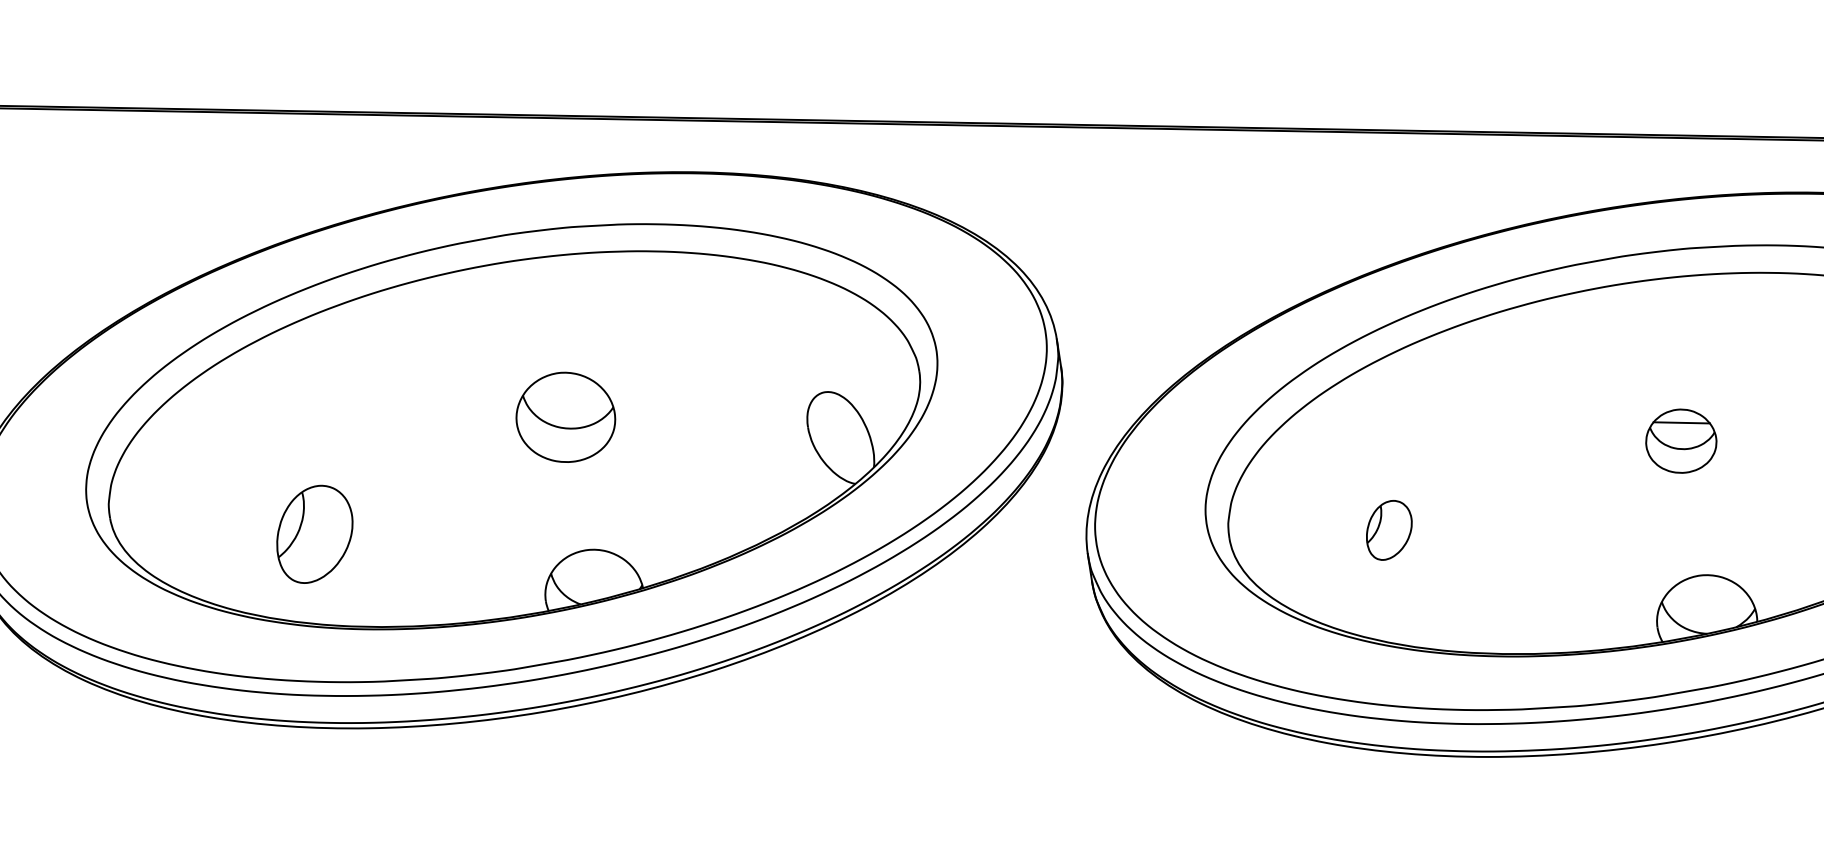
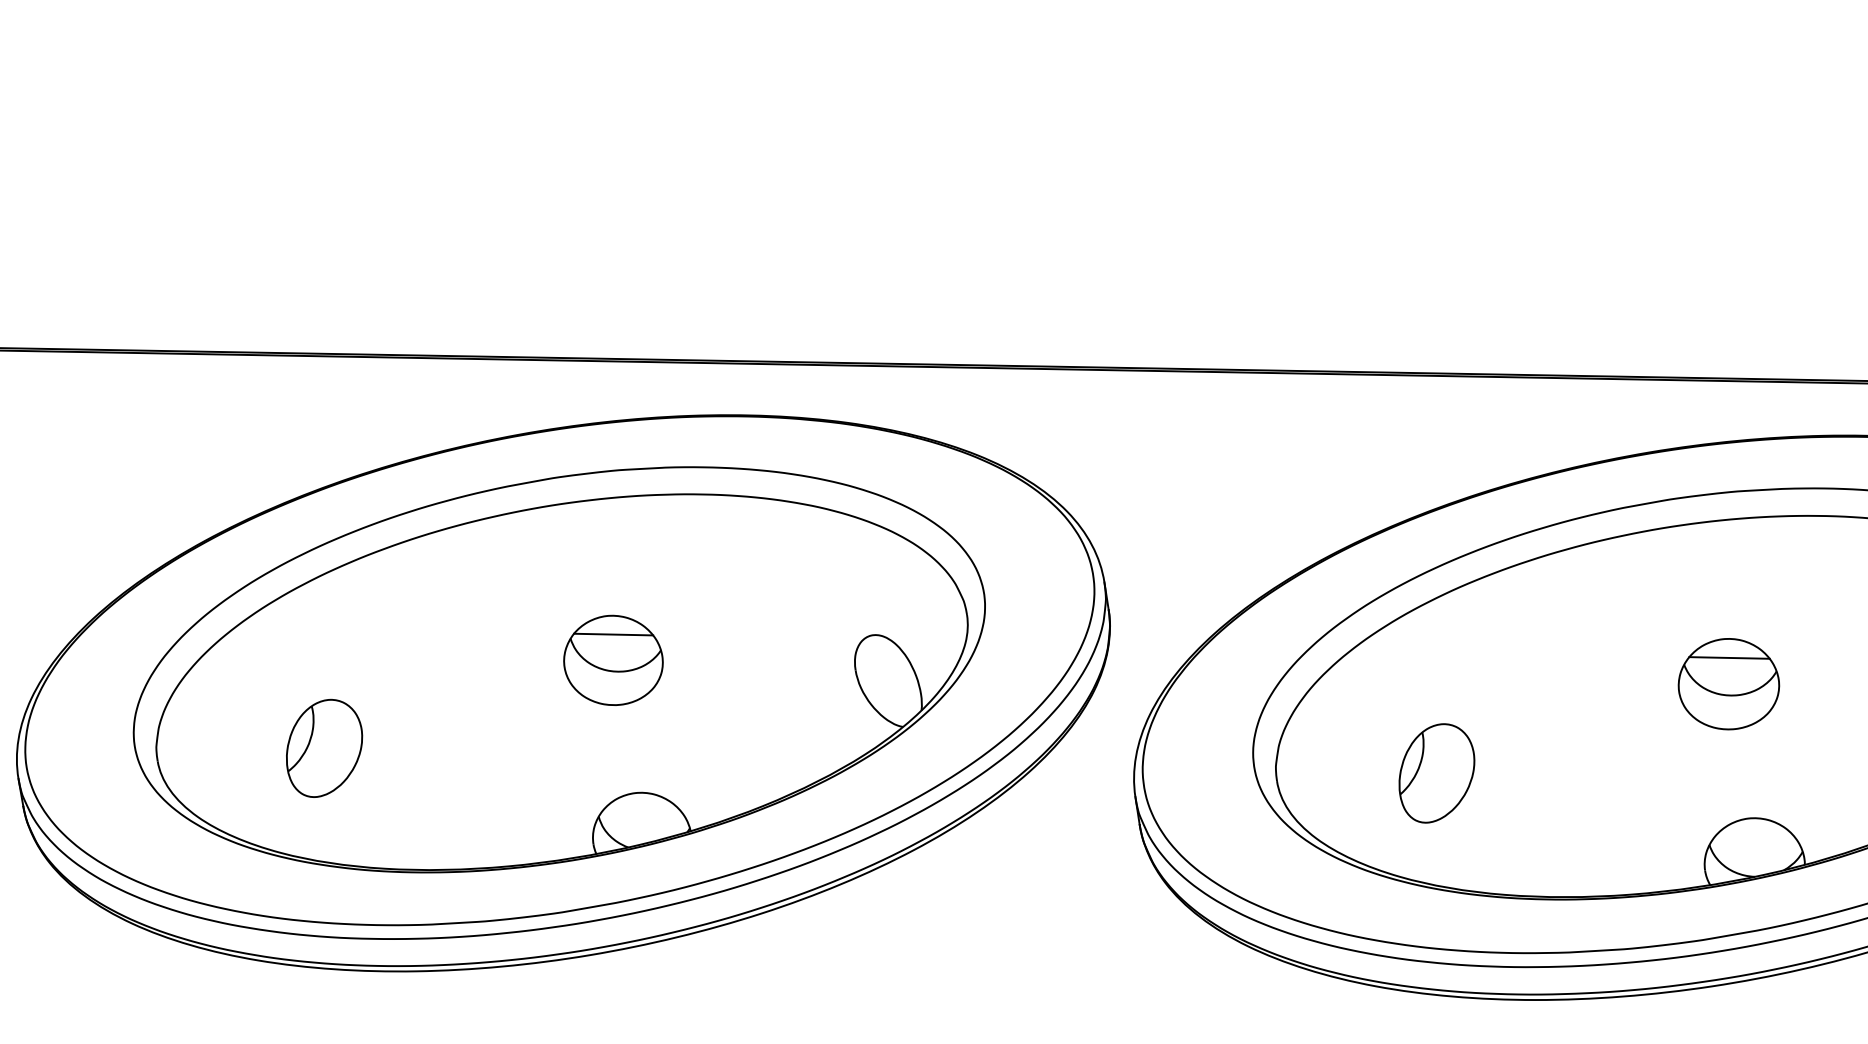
line: (565, 391) -> (613, 634), added
part: (1680, 441) -> (1728, 684), size x1.43
part: (1388, 530) -> (1436, 773), size x1.67
part: (314, 533) -> (324, 747), moved

